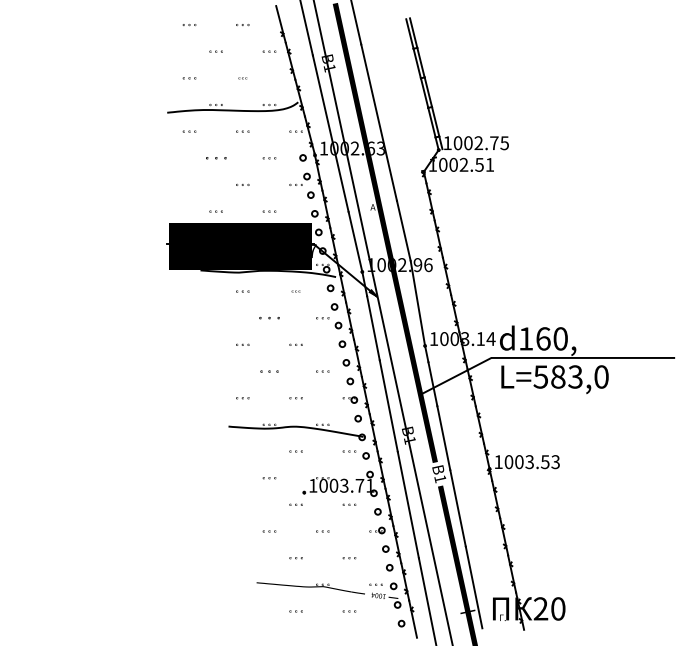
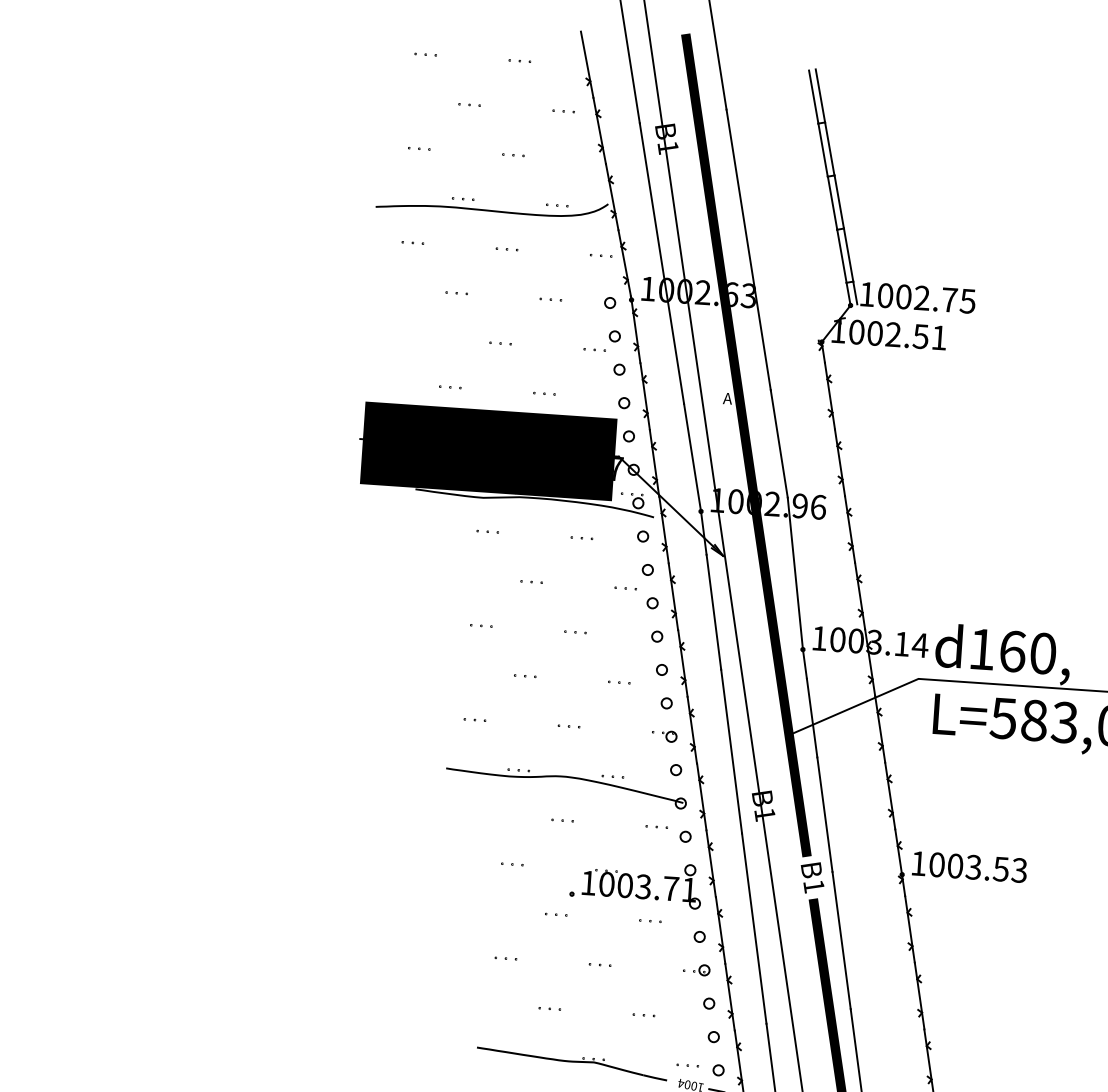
part: (242, 78) -> (512, 155), size x1.67
part: (215, 158) -> (455, 293), size x0.62
part: (295, 291) -> (580, 537), size x1.67
part: (269, 318) -> (531, 582), size x0.62
part: (269, 371) -> (525, 676), size x0.71

